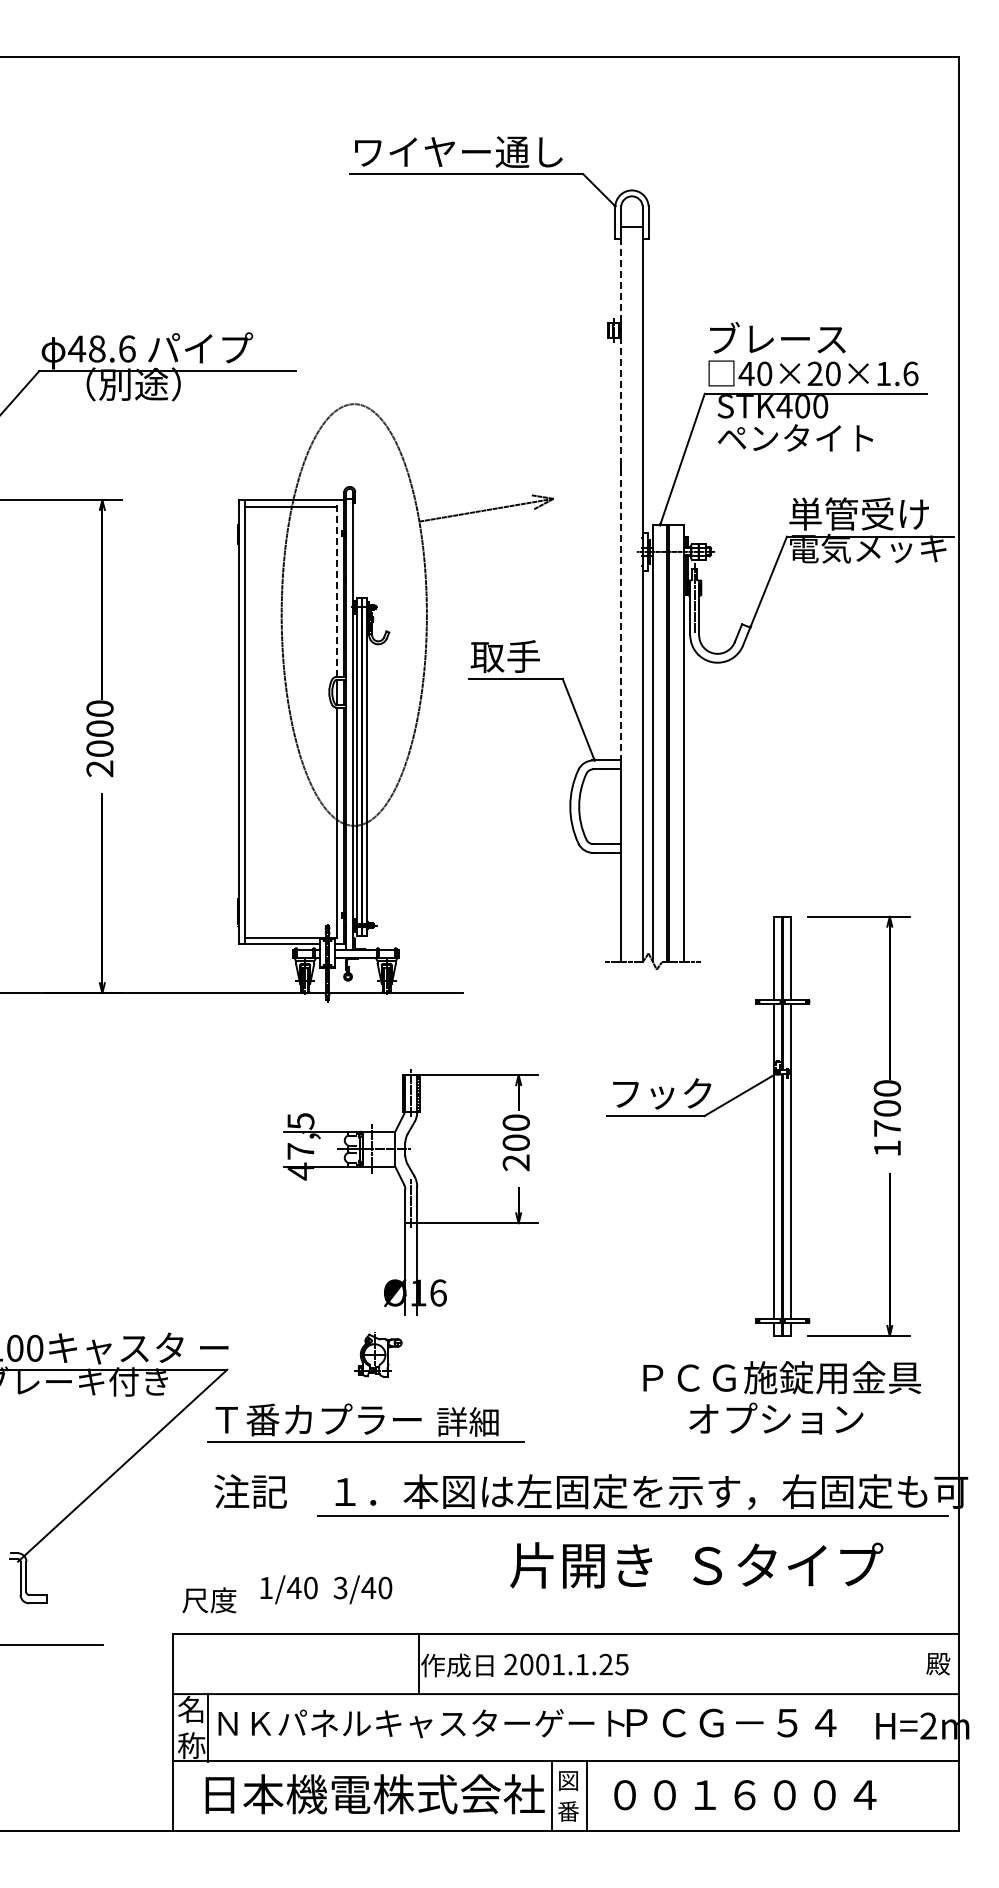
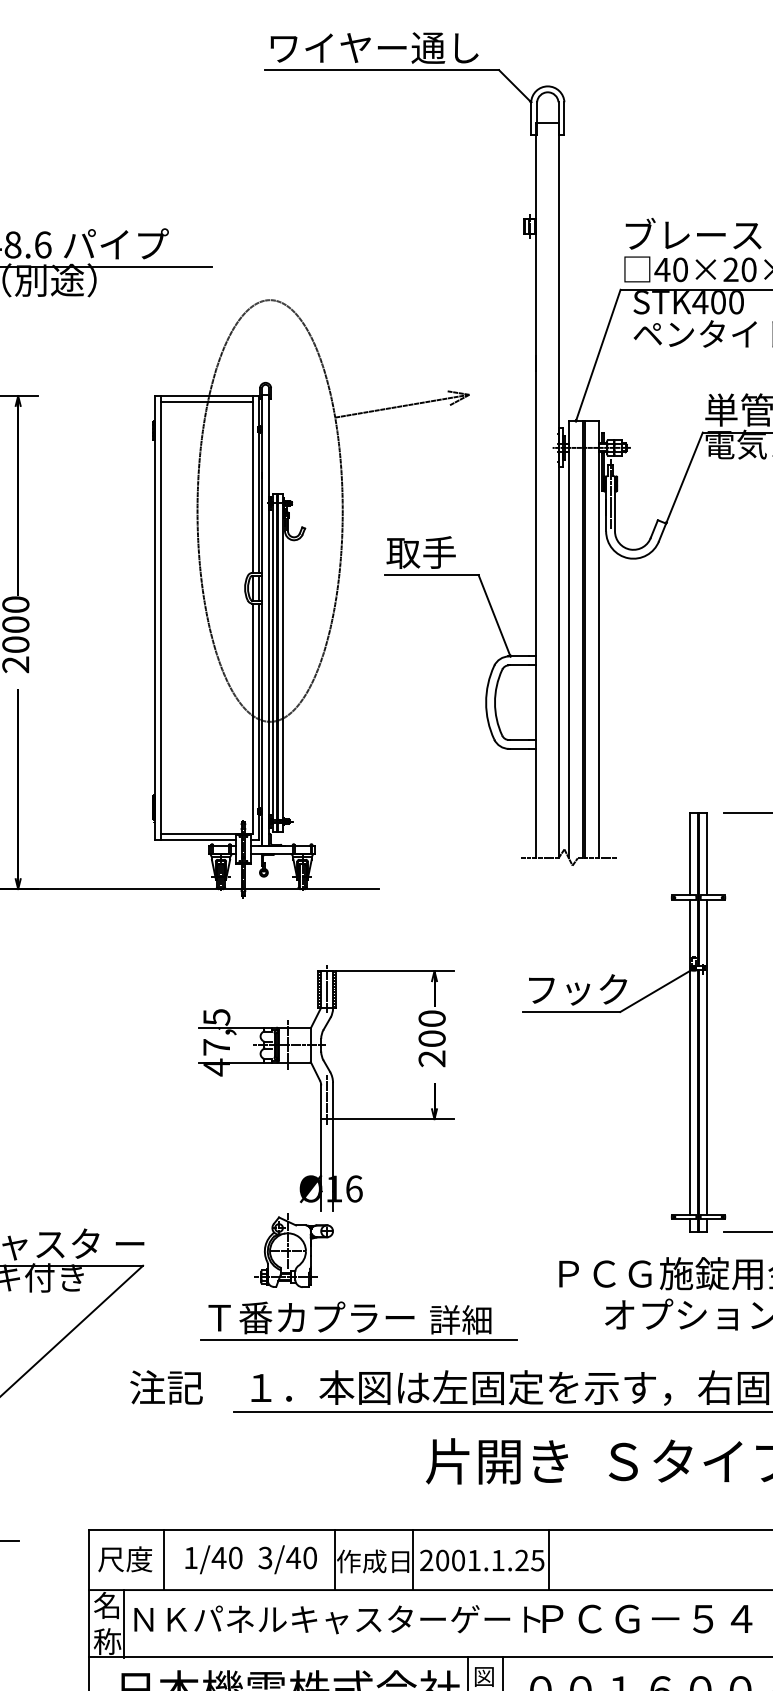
line: (620, 493) -> (536, 389), dashed -> solid
line: (337, 588) -> (253, 484), dashed -> solid
part: (378, 1354) -> (294, 1250), size x1.67
part: (365, 1422) -> (358, 1320), moved
text: (326, 1589) -> (251, 1559), moved
text: (209, 1600) -> (125, 1559), moved
line: (247, 1663) -> (163, 1559), added
line: (497, 1663) -> (413, 1559), added
line: (632, 1663) -> (548, 1559), added

